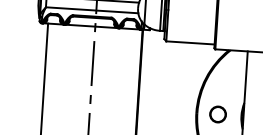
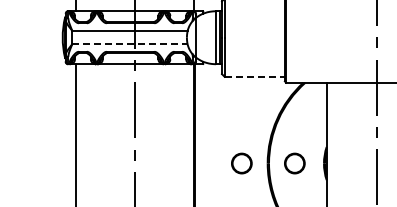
line: (92, 10) -> (130, 44), solid -> dashed
line: (191, 42) -> (255, 76), solid -> dashed
part: (175, 111) -> (241, 163), added

